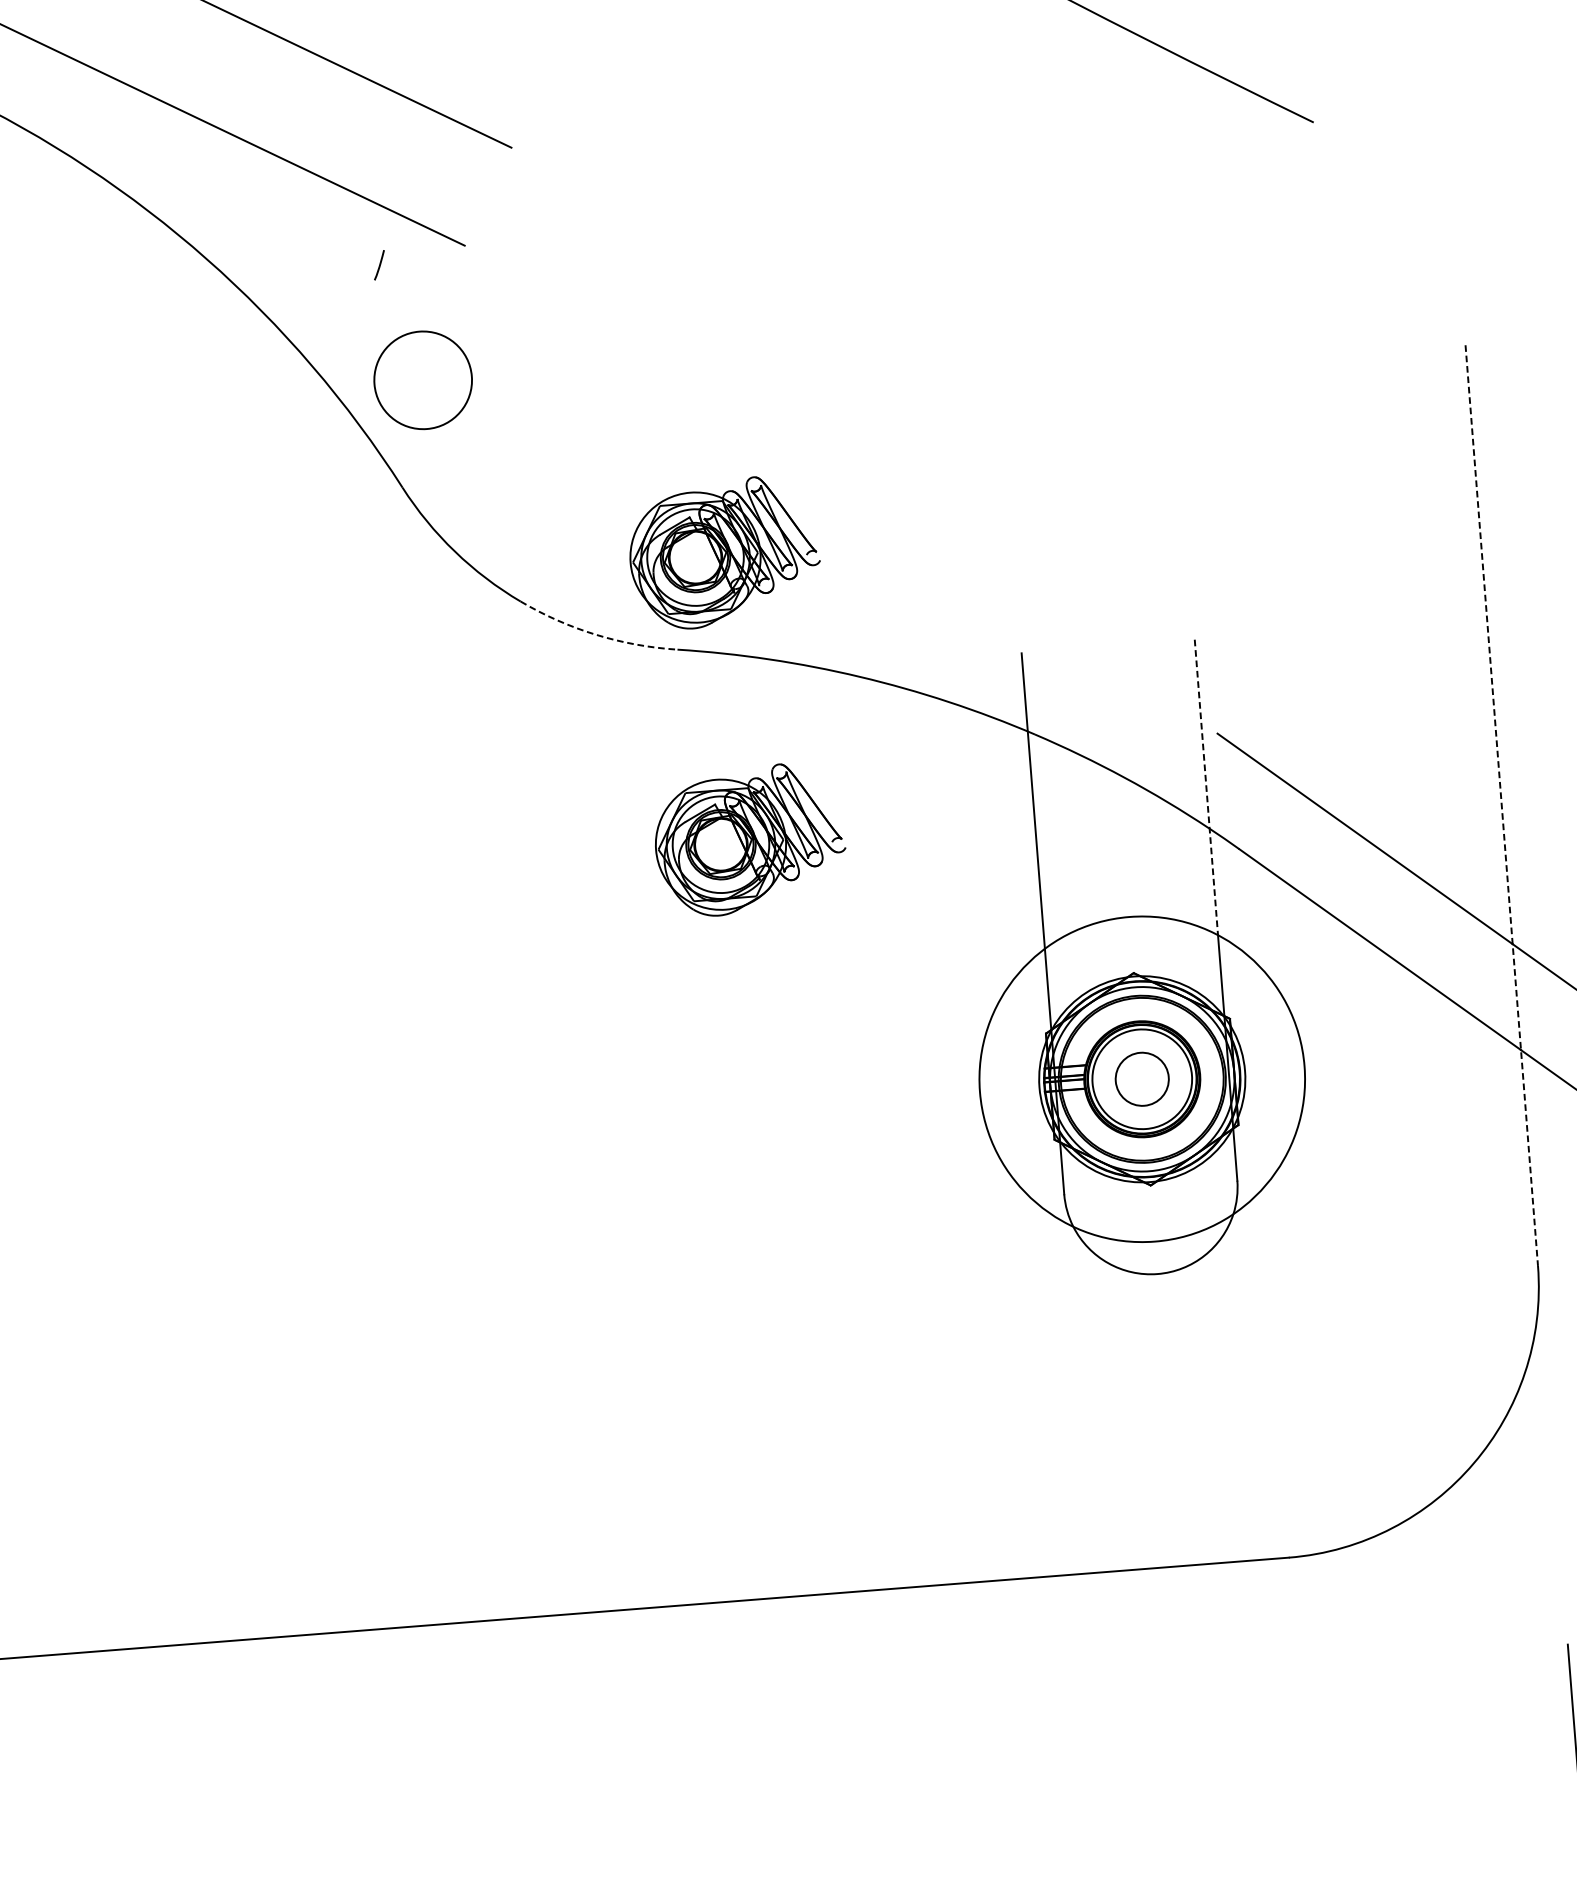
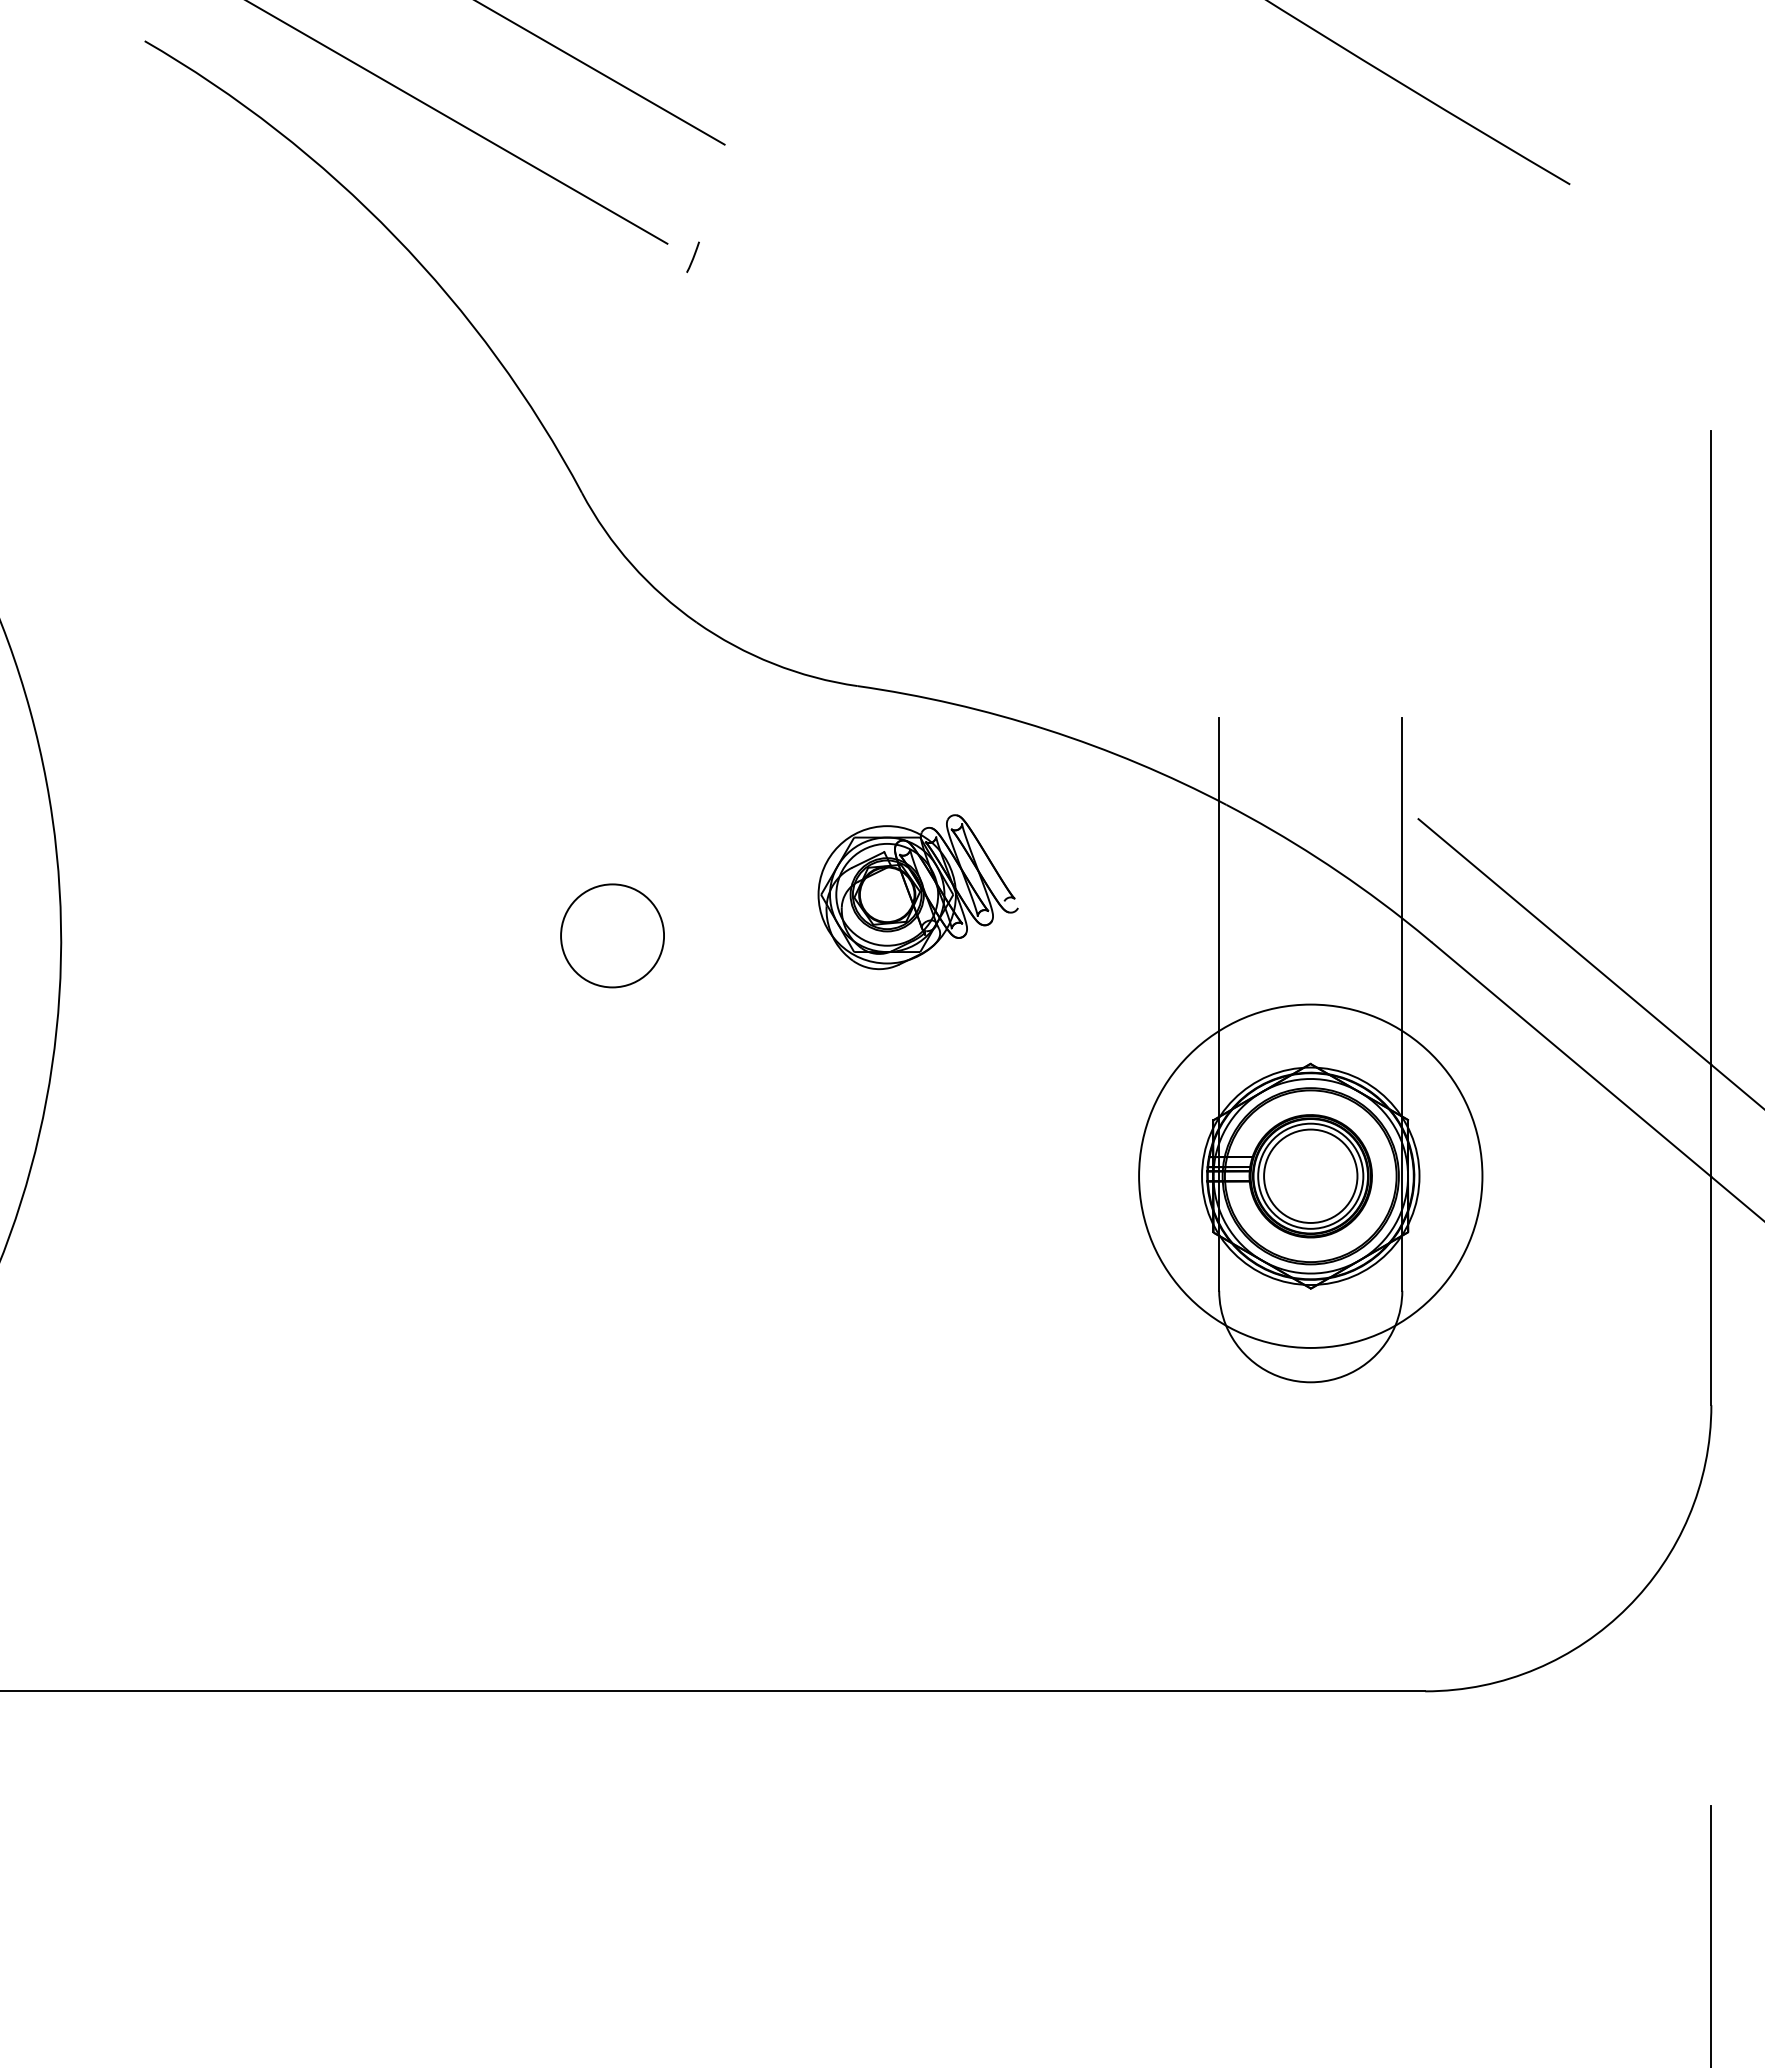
line: (379, 264) -> (693, 256), moved
circle: (423, 379) -> (612, 935), moved
part: (723, 553) -> (914, 588), removed
arc: (596, 634) -> (773, 663), dashed -> solid
line: (1206, 788) -> (1402, 875), dashed -> solid
line: (1501, 805) -> (1711, 918), dashed -> solid
circle: (1141, 1078) -> (1310, 1175), size x1.67

